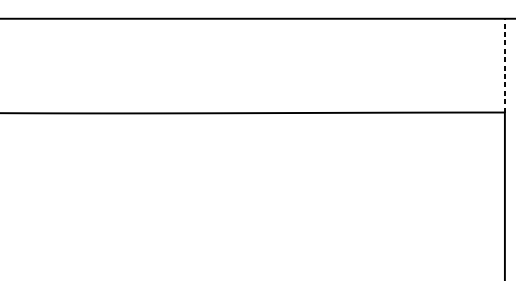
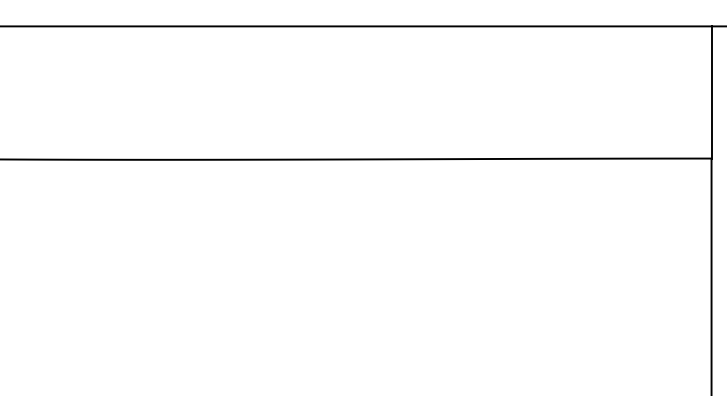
line: (504, 64) -> (711, 91), dashed -> solid

